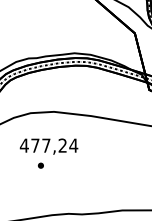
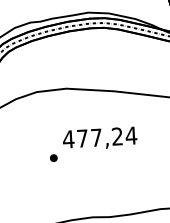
text: (48, 146) -> (99, 138), moved

